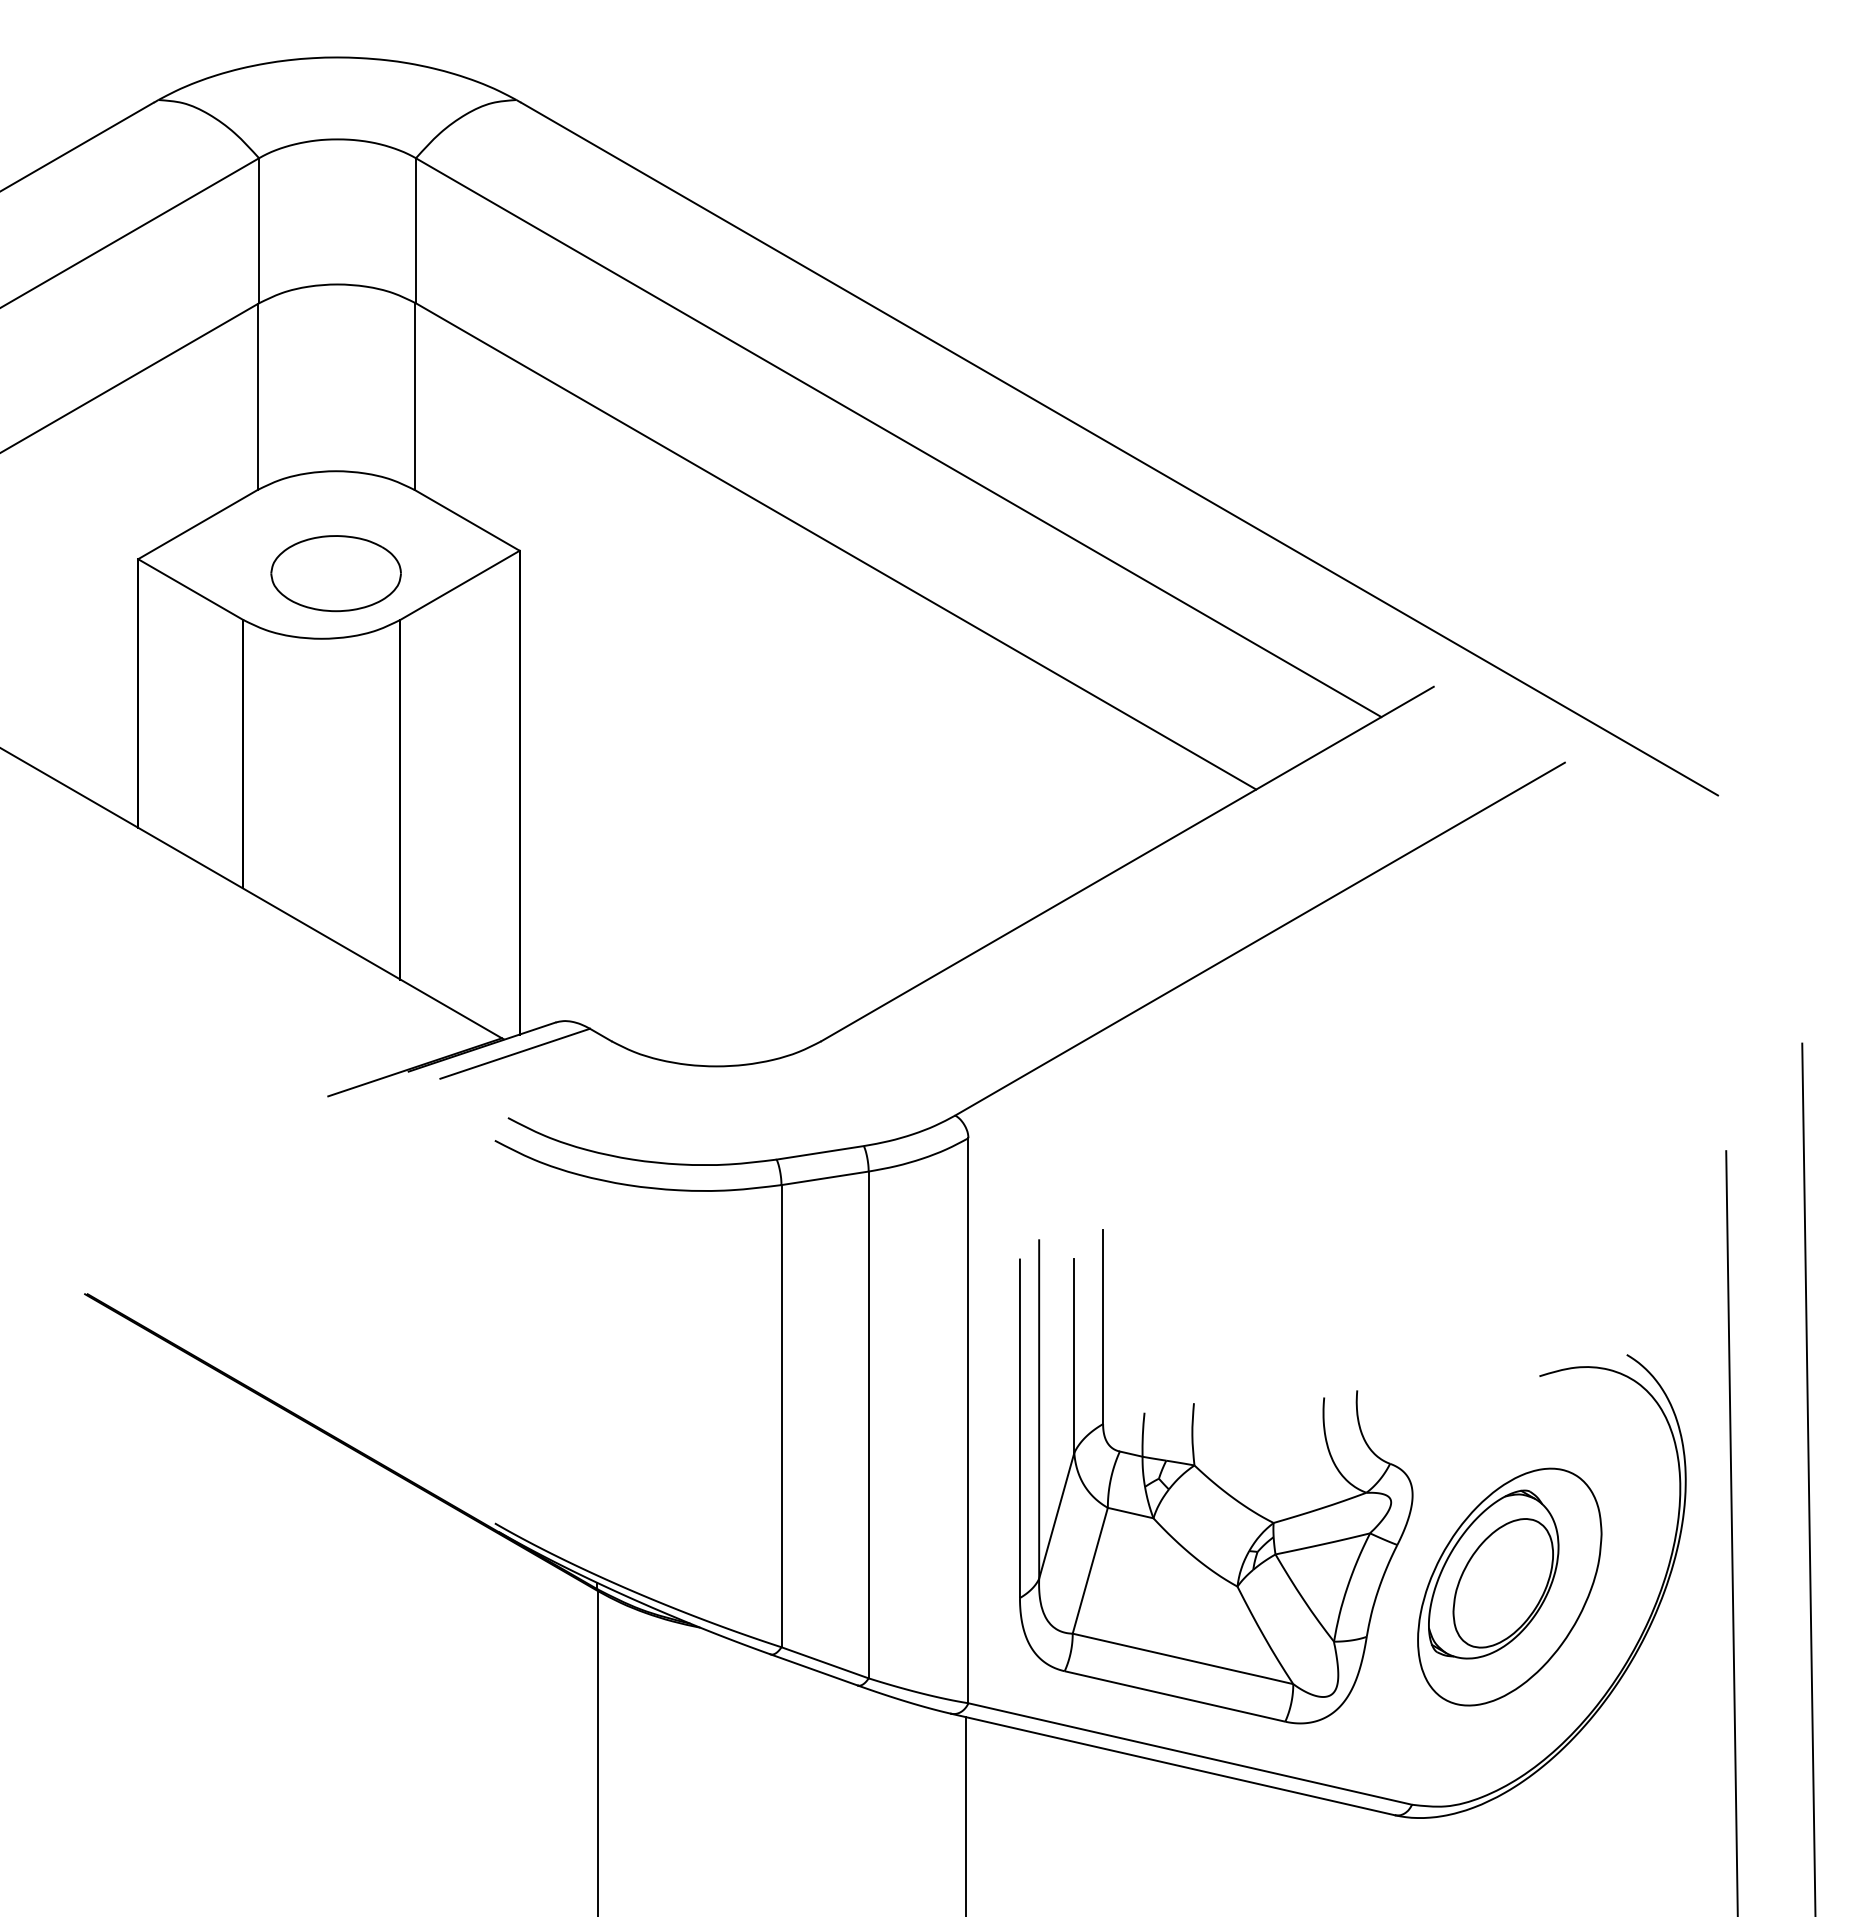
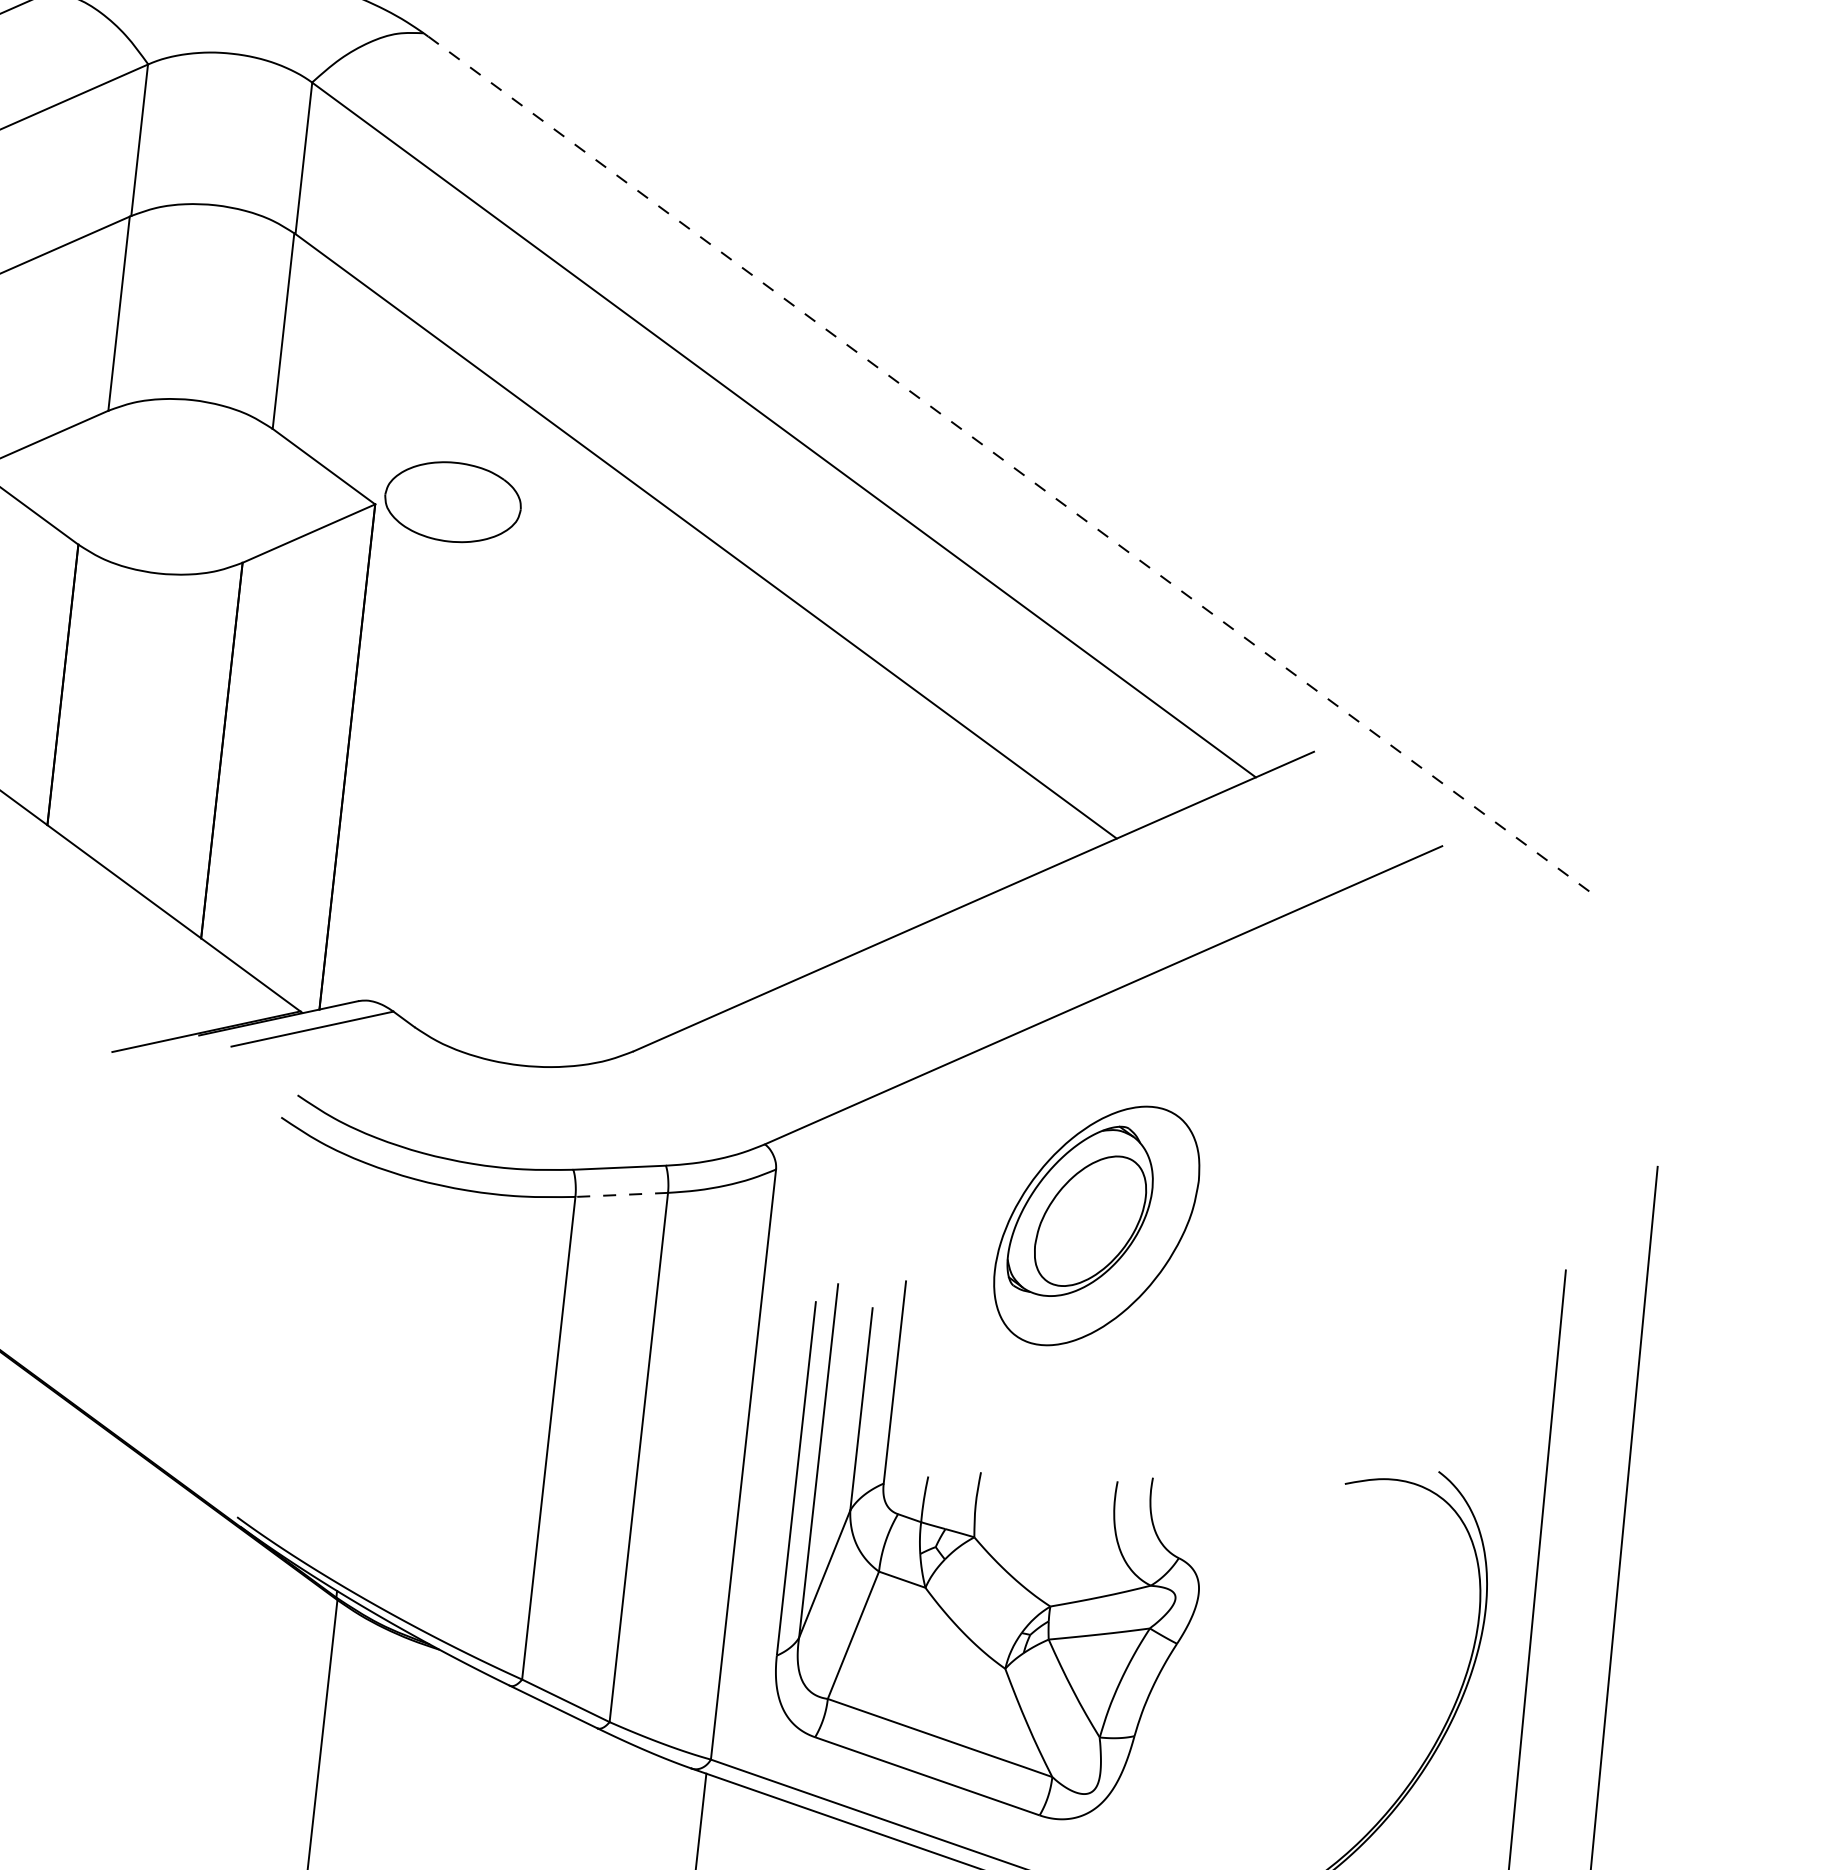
line: (1119, 449) -> (1013, 467), solid -> dashed
part: (335, 573) -> (452, 502), moved
line: (824, 1178) -> (621, 1195), solid -> dashed
part: (1509, 1586) -> (1096, 1225), moved

